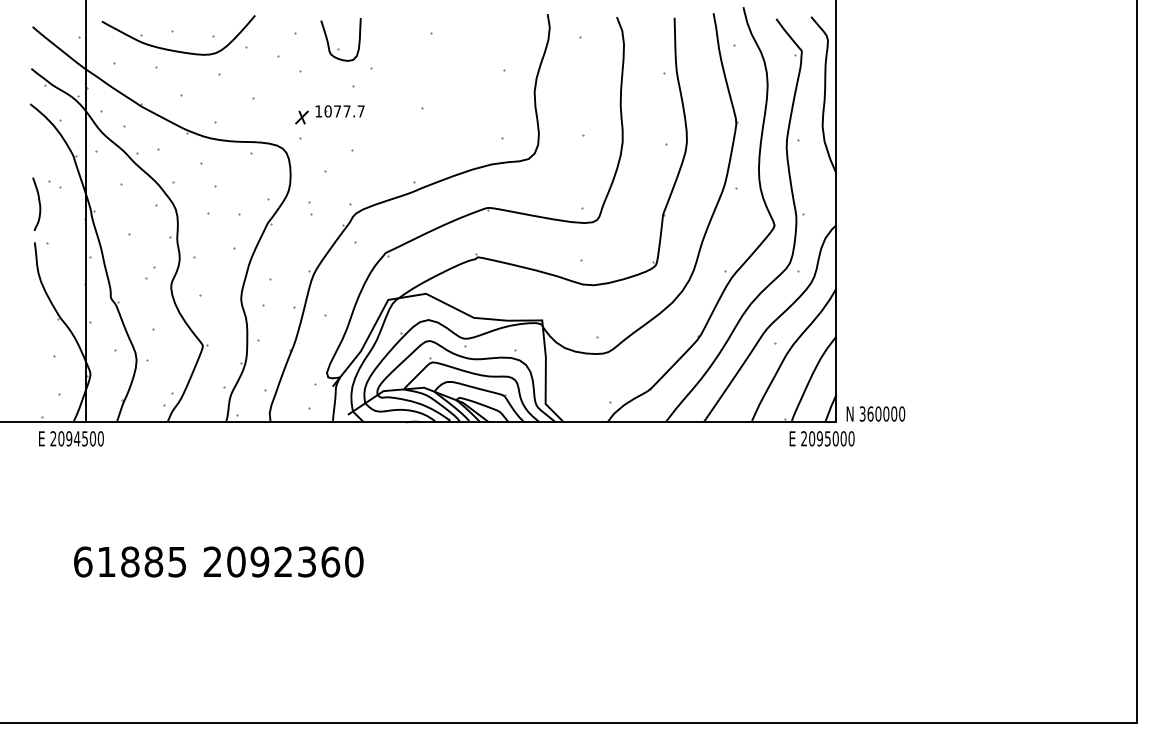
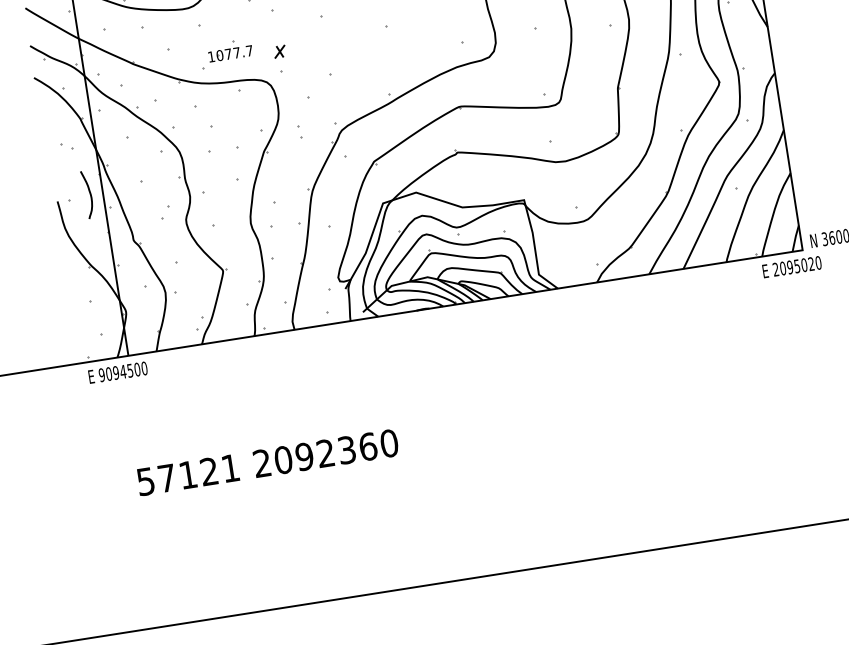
part: (339, 111) -> (230, 54), moved
curve: (38, 202) -> (89, 192), moved
text: (53, 438) -> (101, 374), 2094500 -> 9094500
text: (843, 438) -> (811, 263), 2095000 -> 2095020
text: (129, 561) -> (187, 474), 61885 -> 57121

